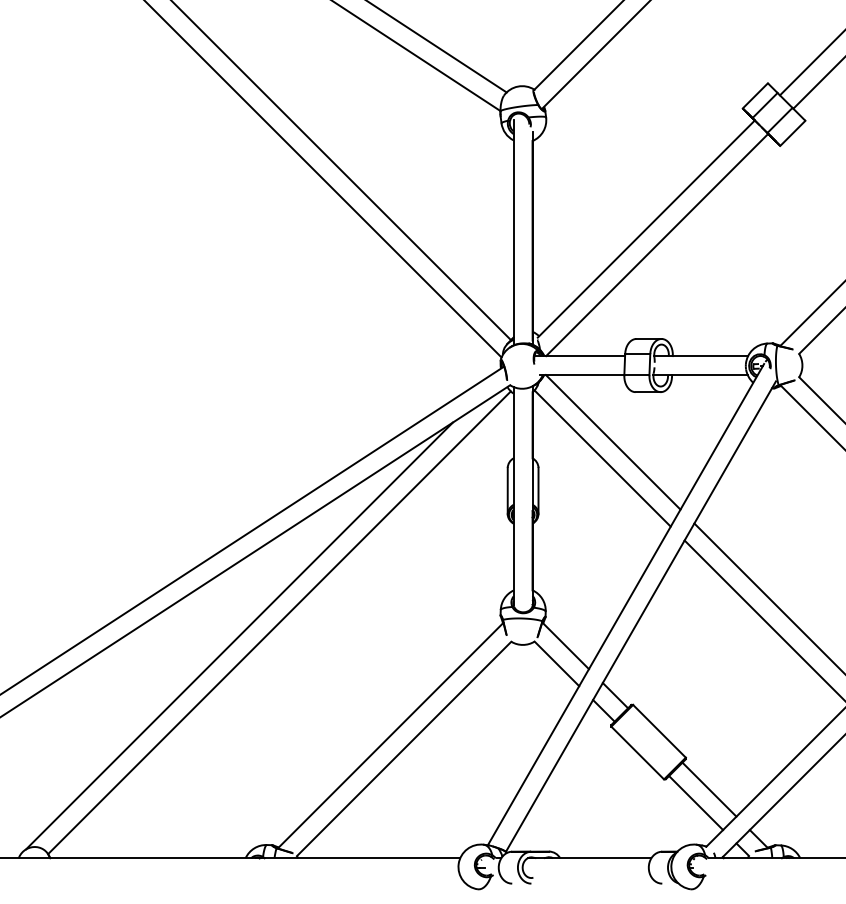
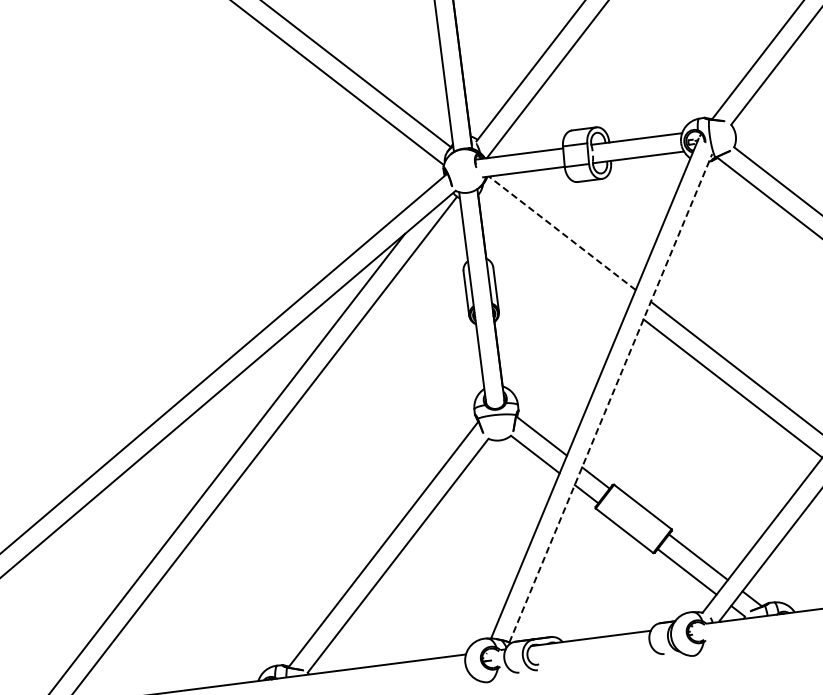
line: (612, 441) -> (561, 232), solid -> dashed
line: (602, 458) -> (554, 250), removed
line: (641, 616) -> (611, 398), solid -> dashed

